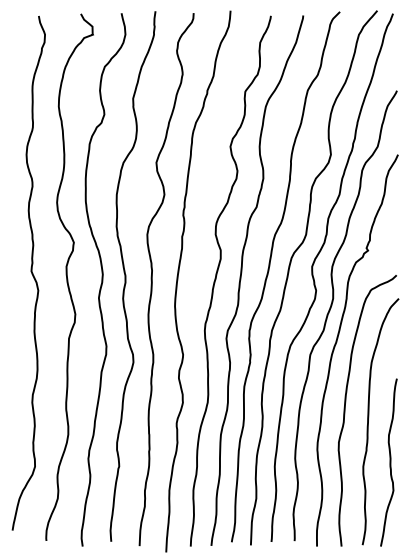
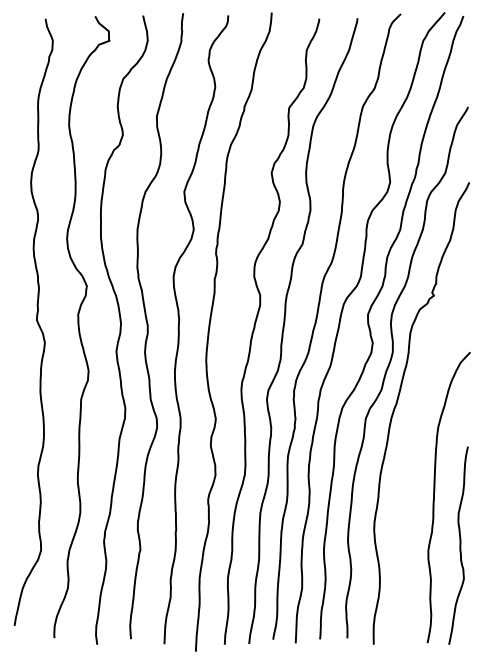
curve: (345, 410) -> (407, 484), removed

